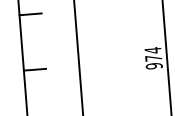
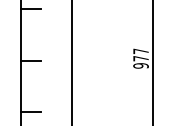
text: (152, 50) -> (140, 51), 974 -> 977

